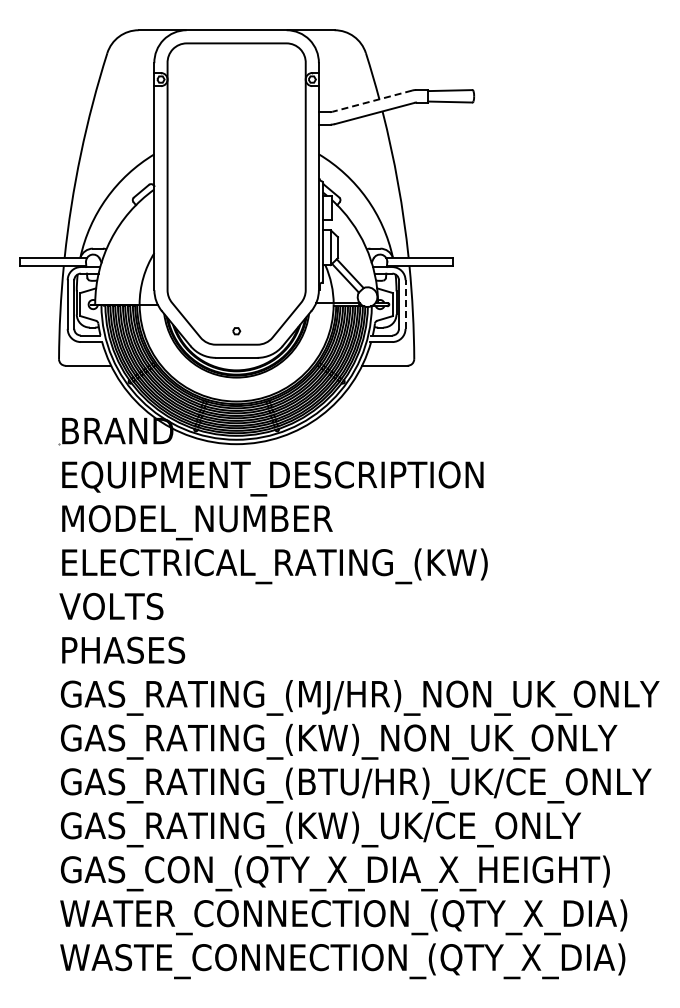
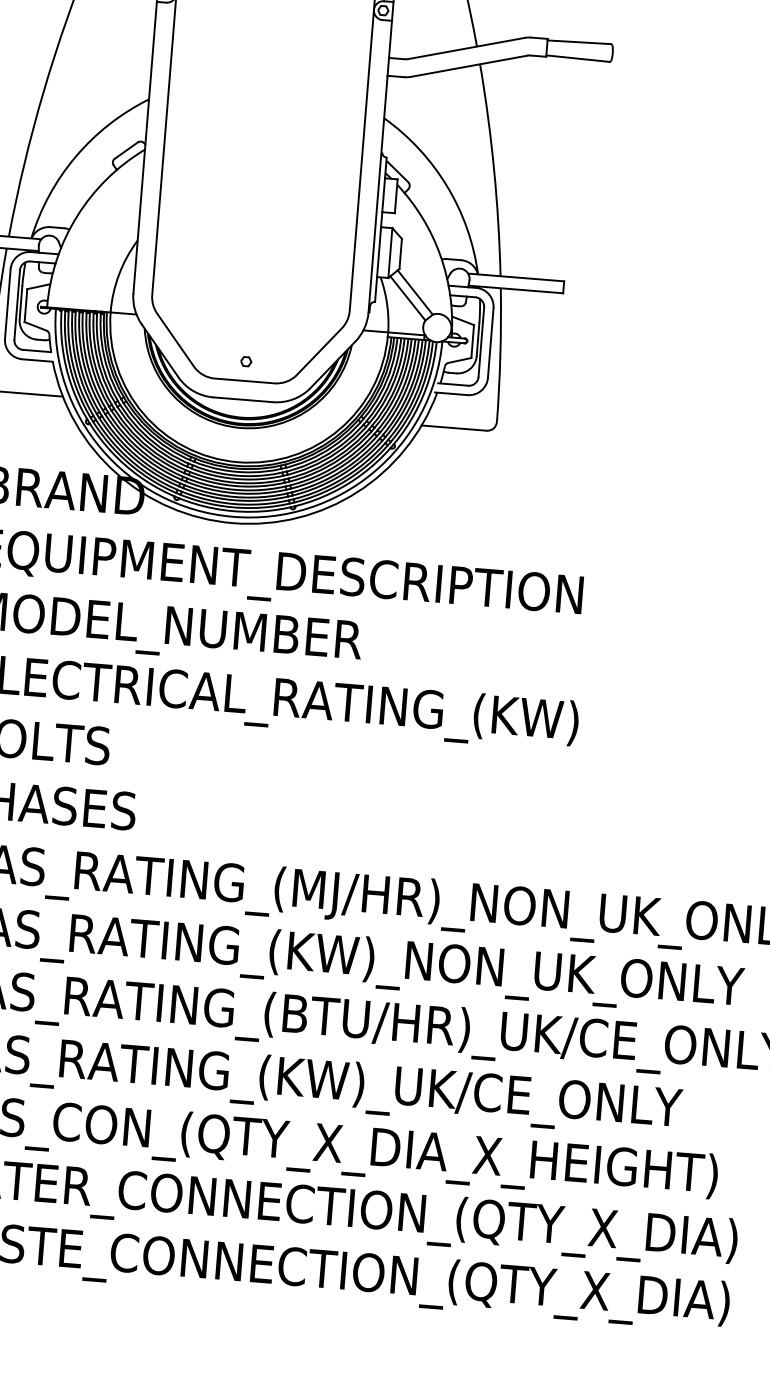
line: (371, 101) -> (465, 48), dashed -> solid
line: (405, 304) -> (490, 342), dashed -> solid

